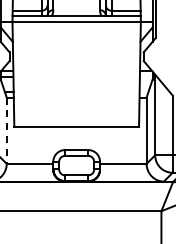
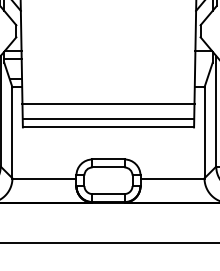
line: (76, 109) -> (108, 103), added
line: (76, 120) -> (108, 118), added
line: (6, 131) -> (12, 133), dashed -> solid

